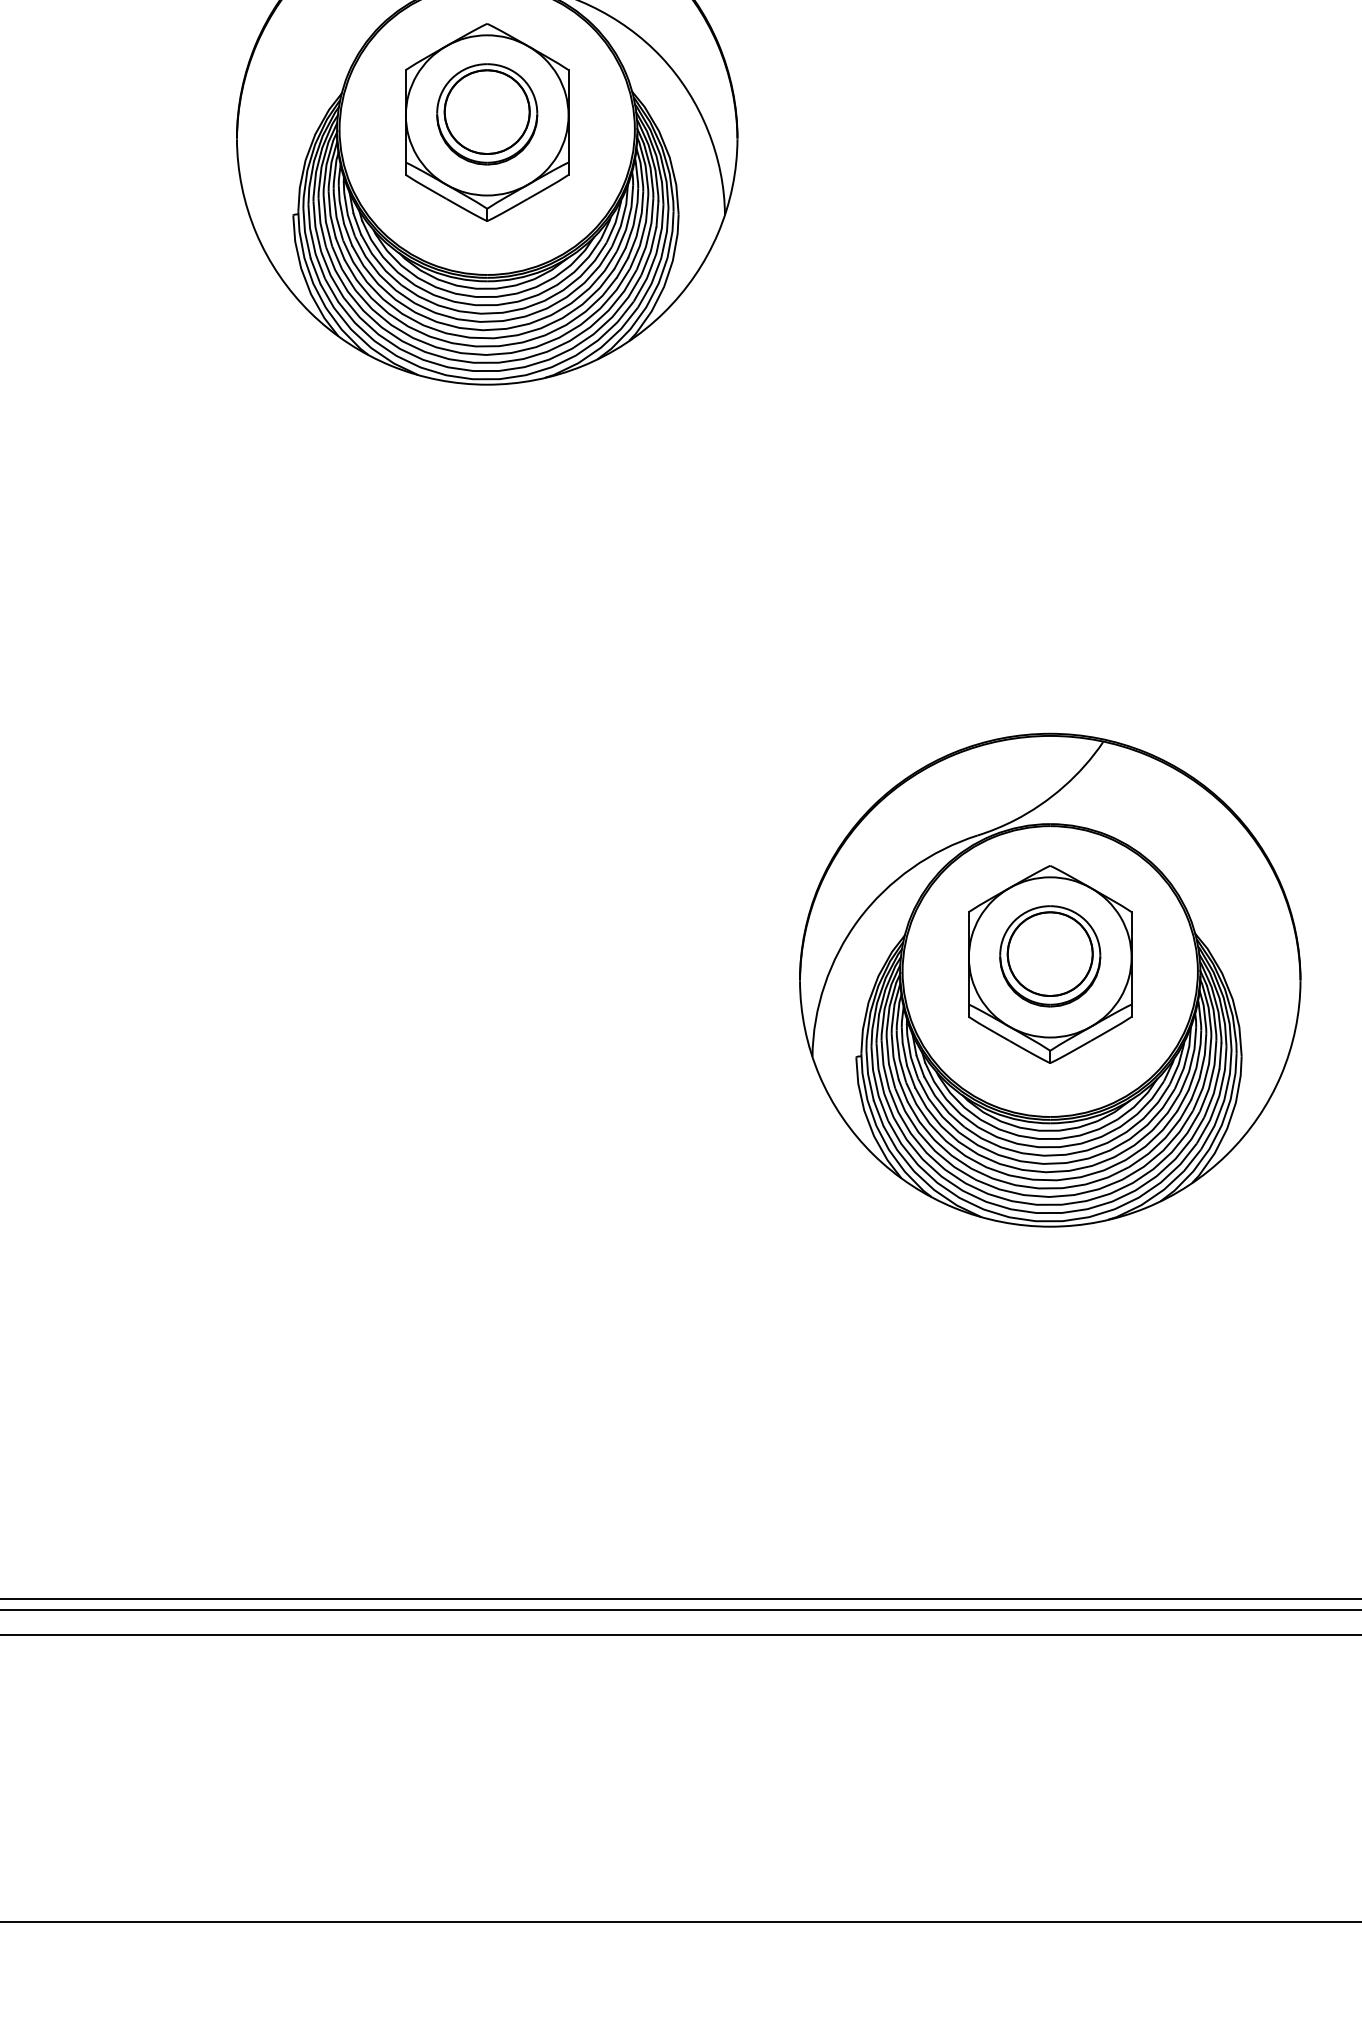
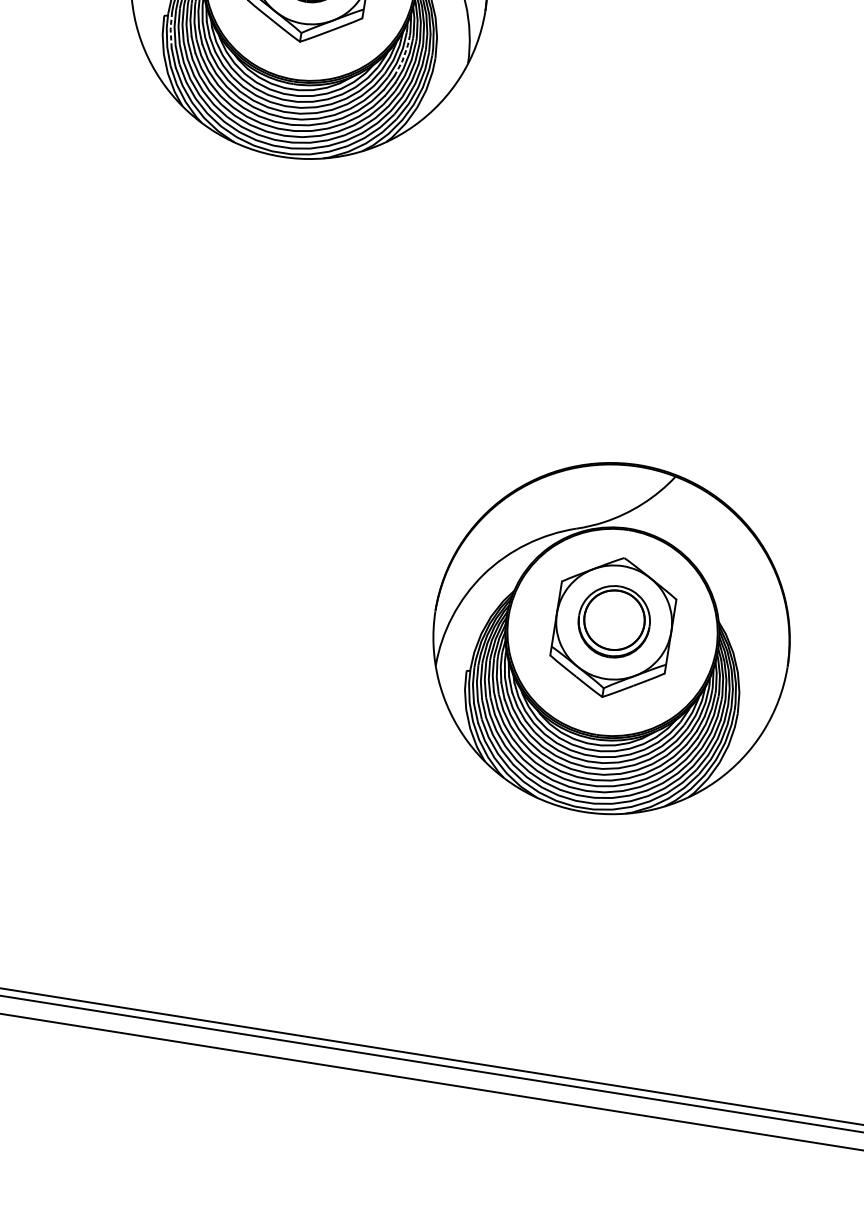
line: (634, 218) -> (403, 56), solid -> dashed
line: (305, 233) -> (170, 30), solid -> dashed

